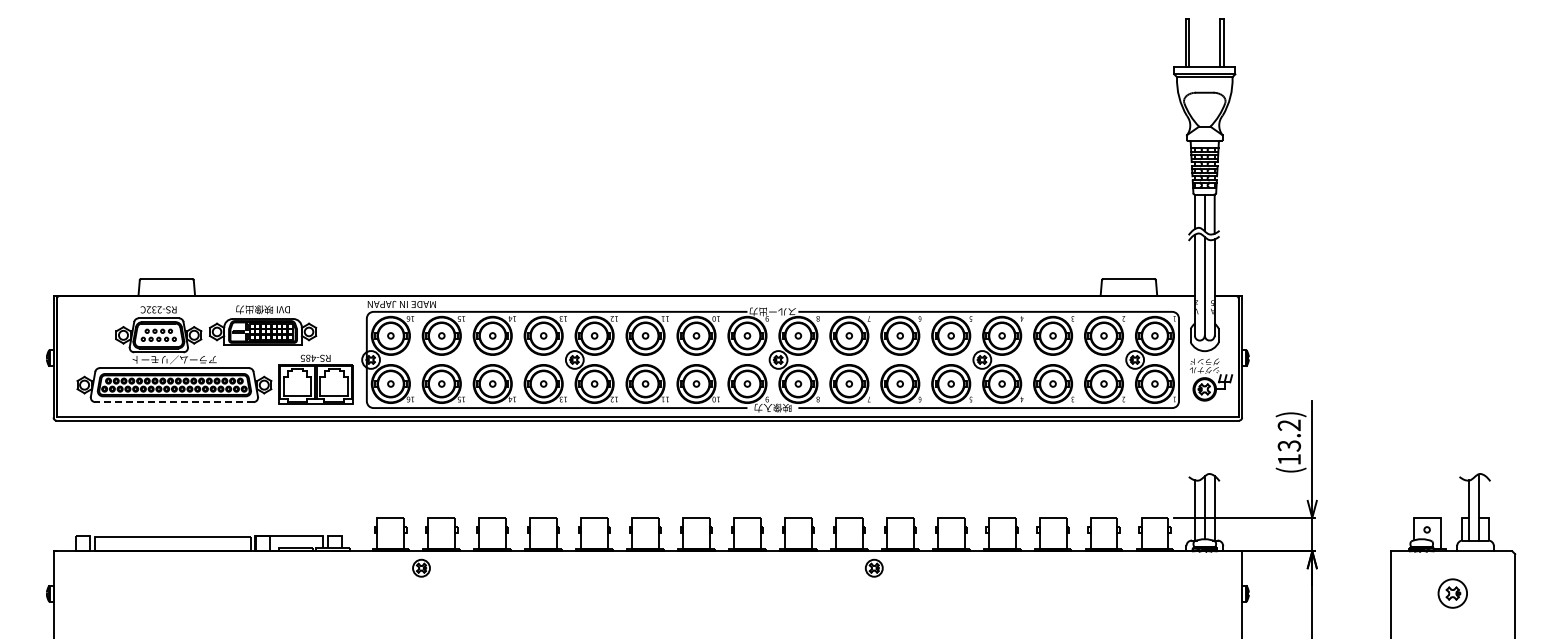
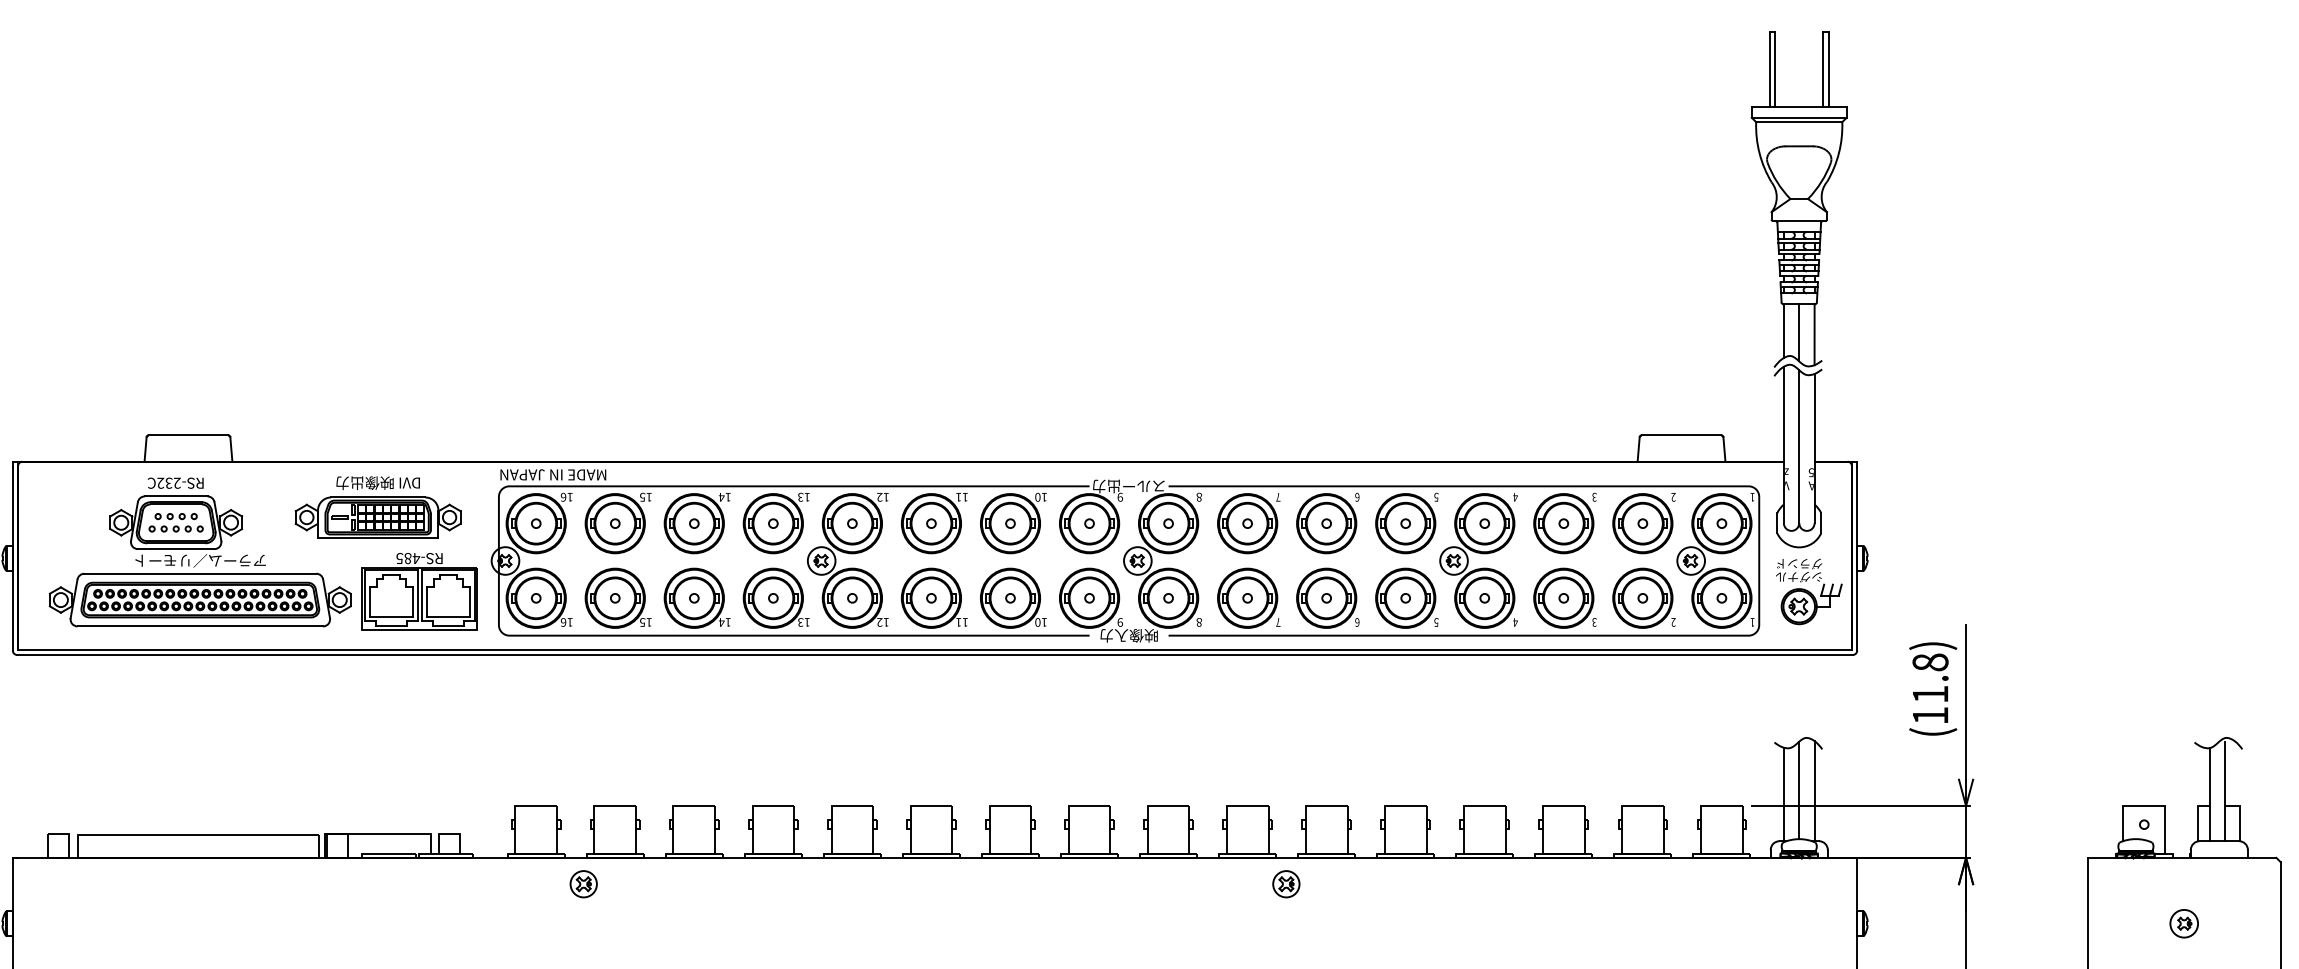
part: (263, 325) -> (378, 507), moved
line: (173, 402) -> (198, 627), dashed -> solid
text: (1289, 435) -> (1930, 678), (13.2) -> (11.8)
part: (1452, 593) -> (2183, 923), size x0.62

